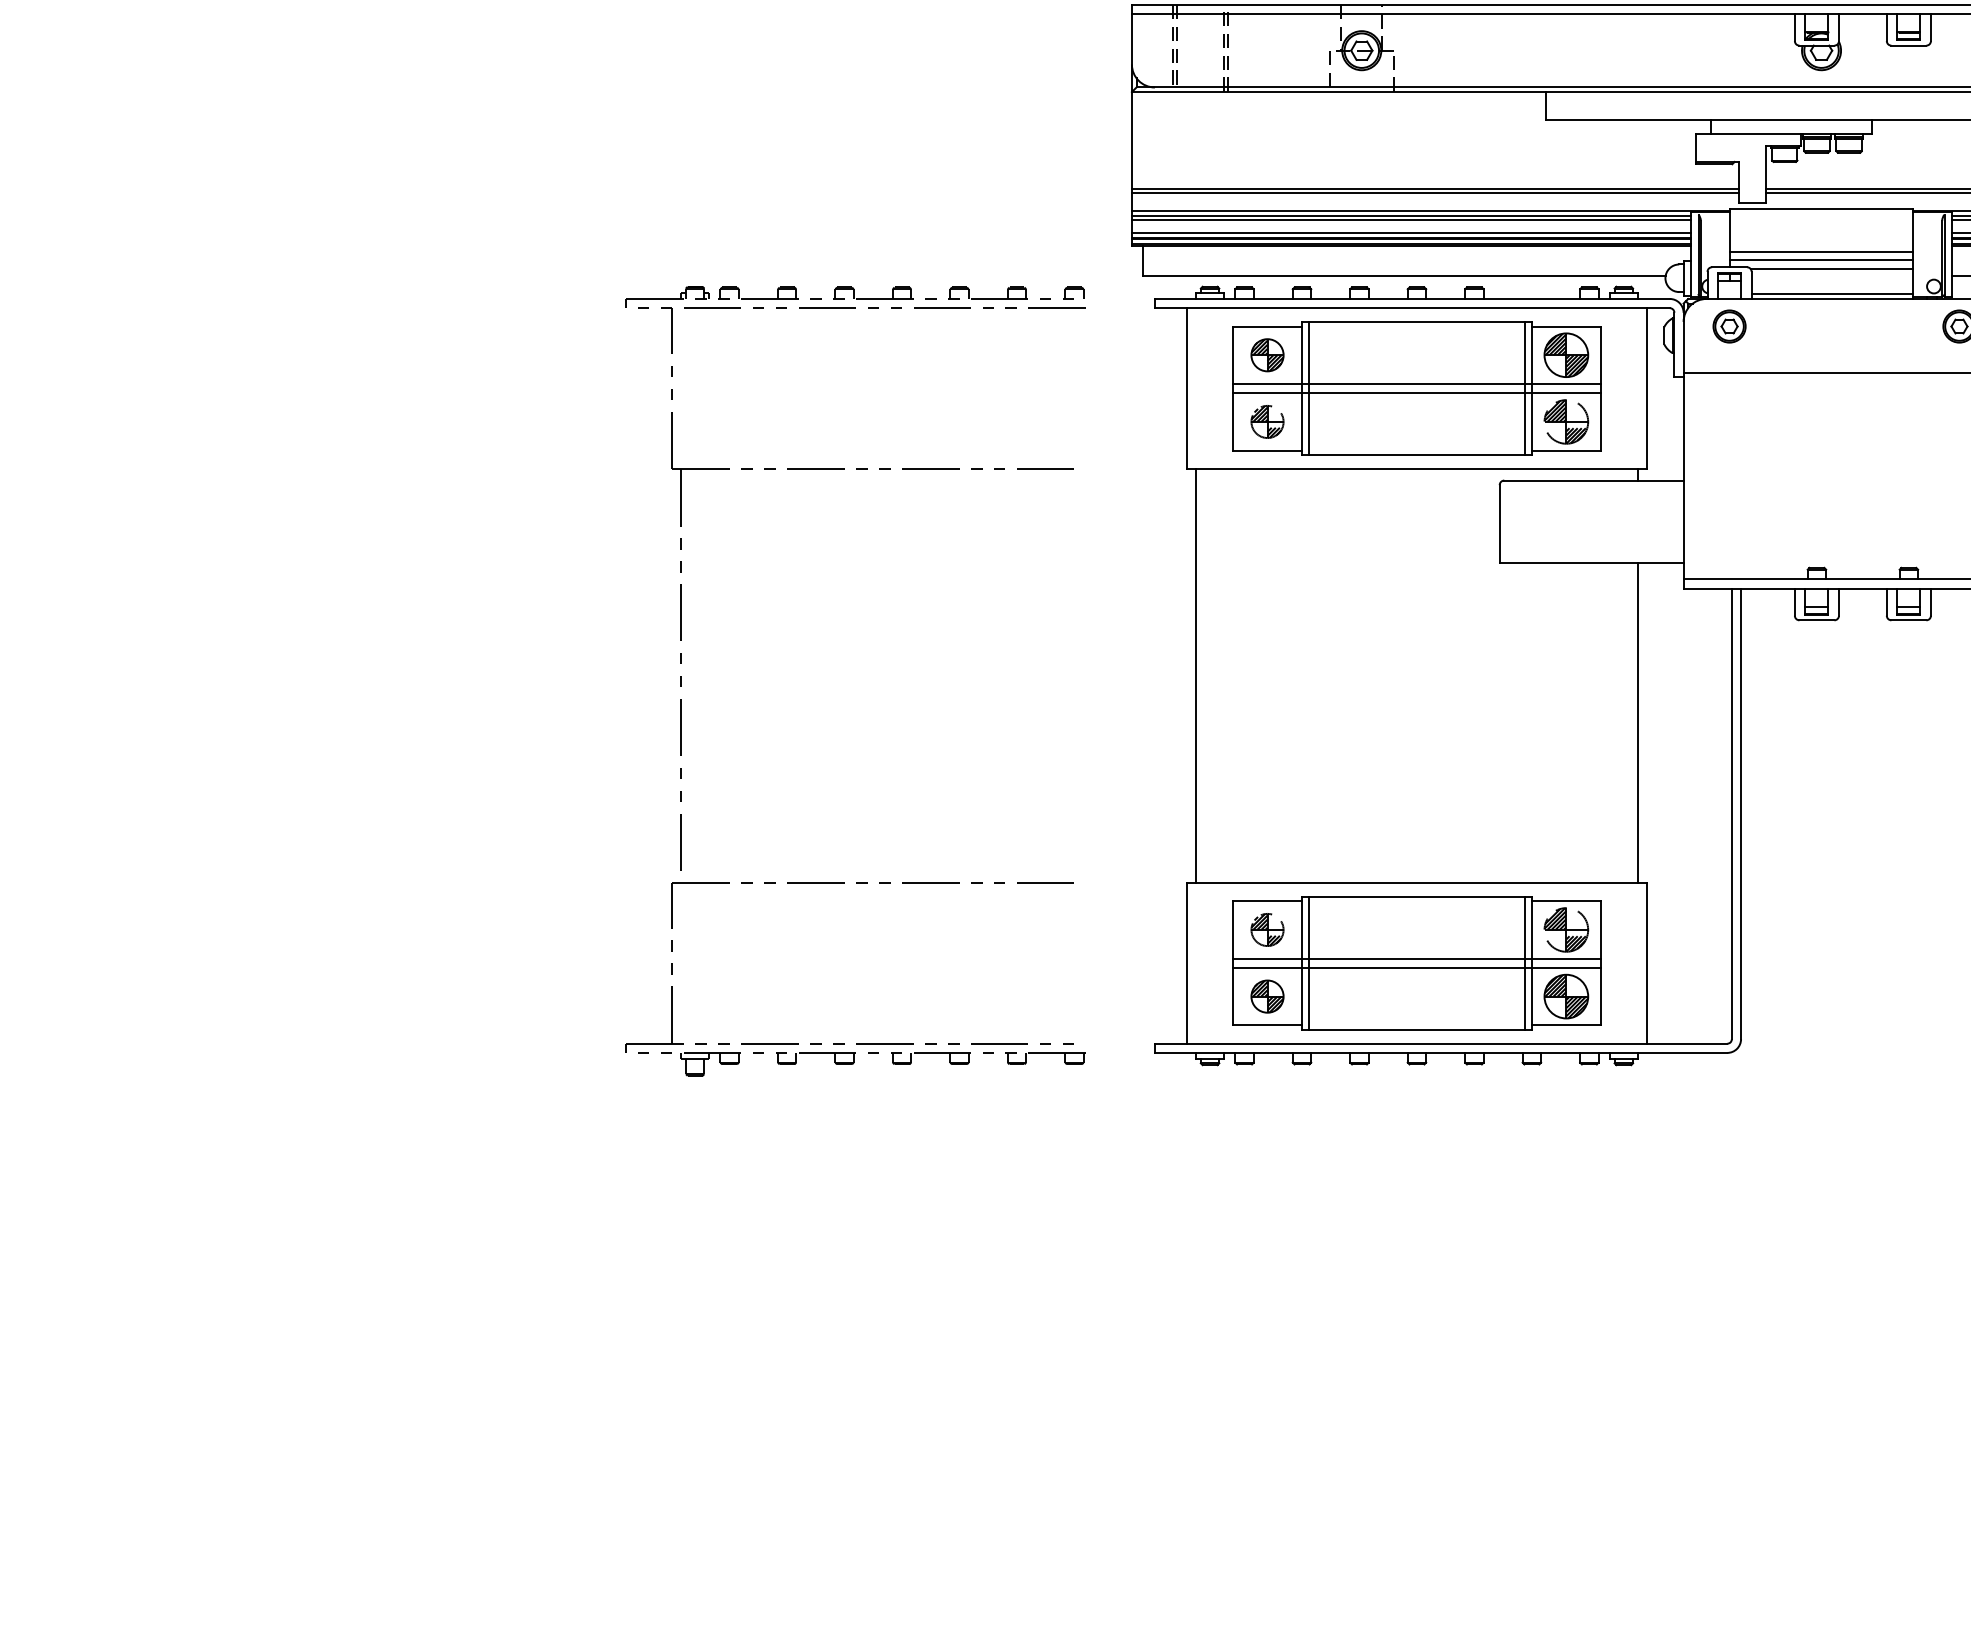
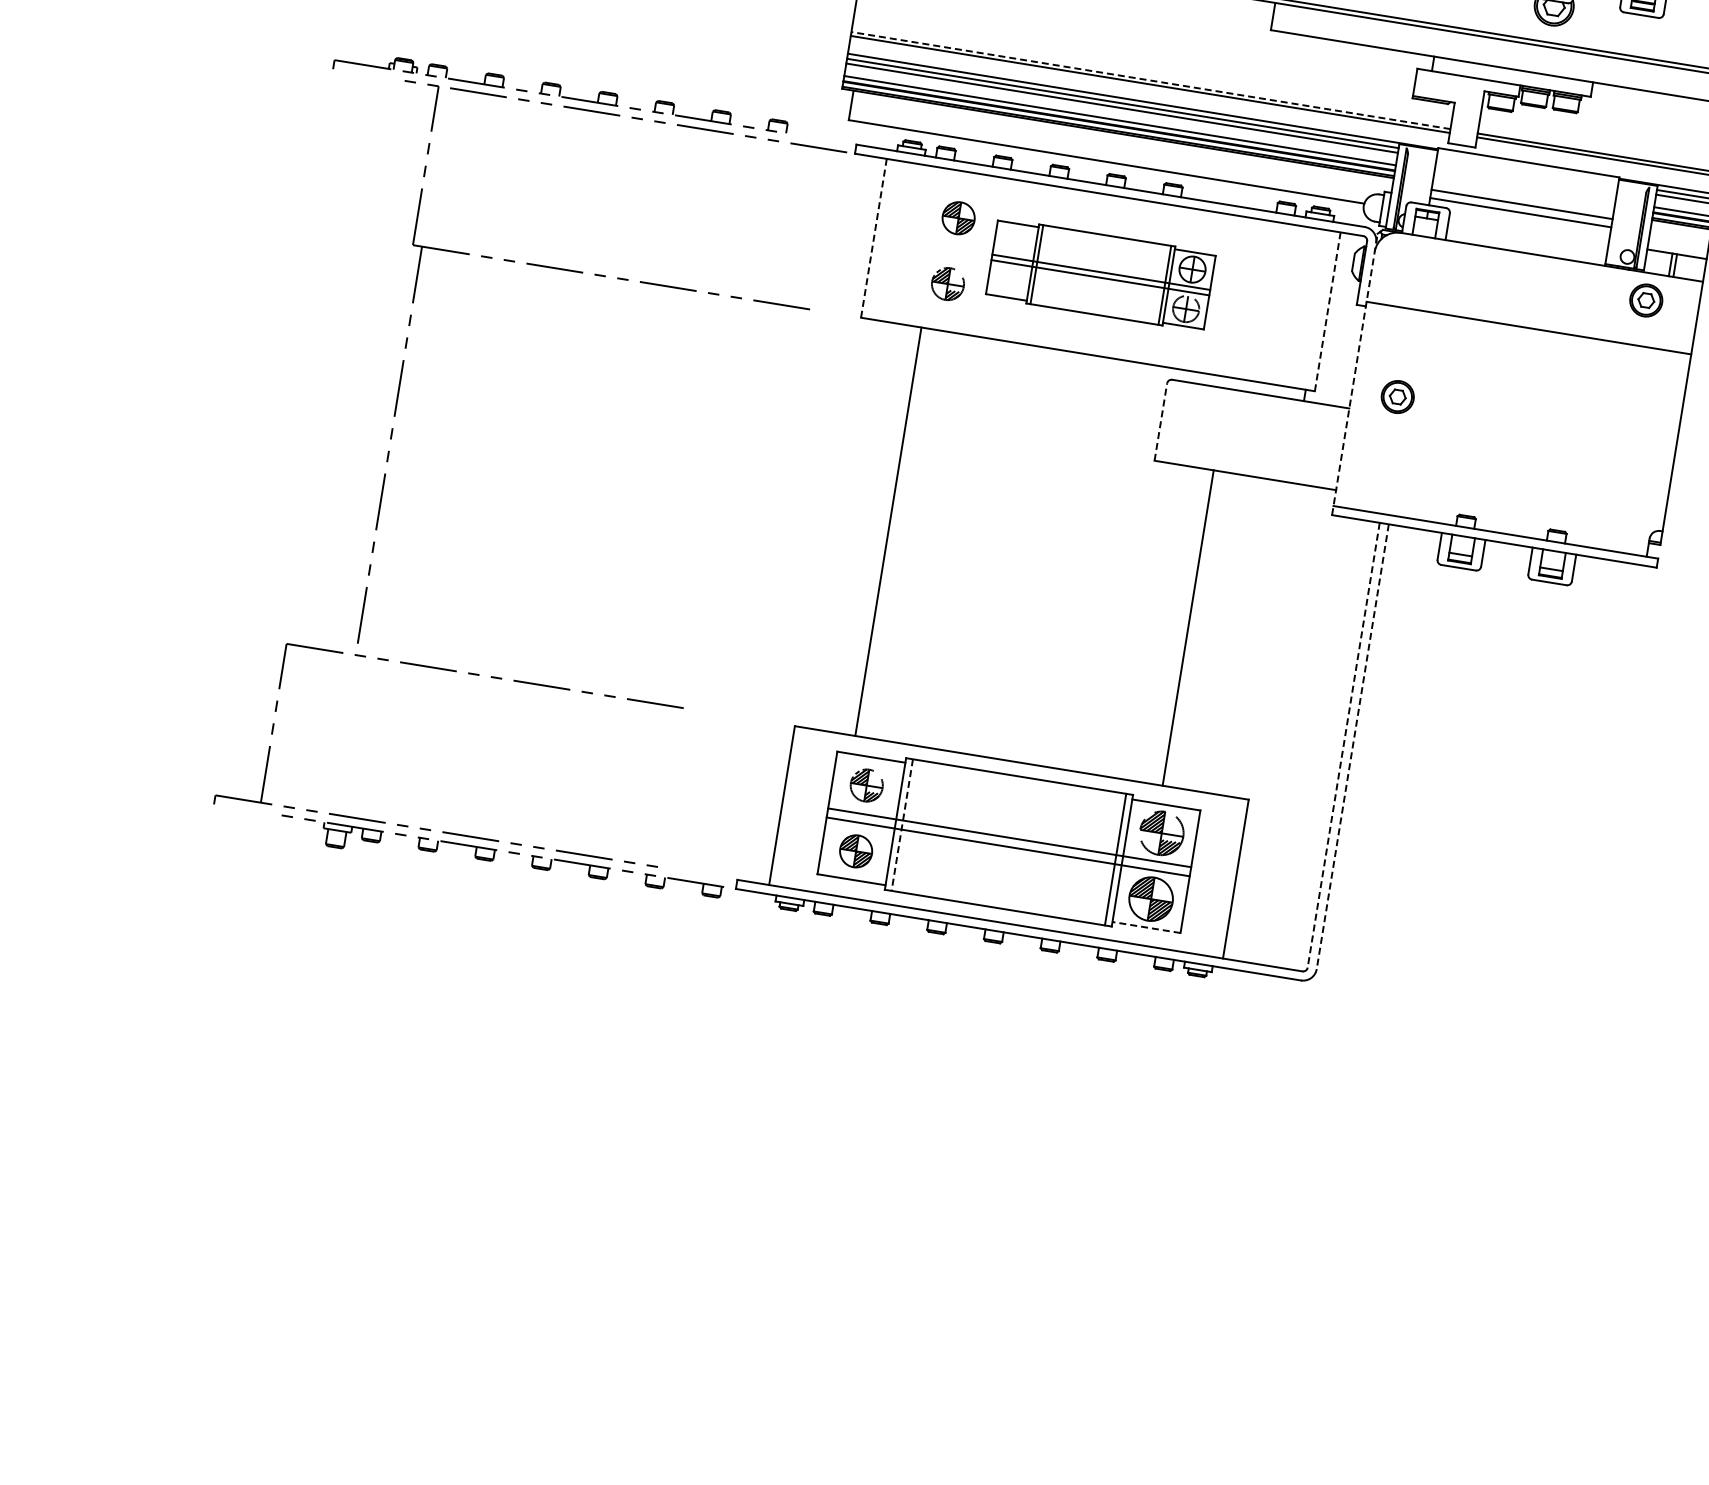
line: (1434, 188) -> (1150, 80), solid -> dashed
line: (1831, 269) -> (1529, 223), removed
line: (1832, 294) -> (1526, 248), removed
part: (1729, 326) -> (1397, 396), moved
line: (1187, 388) -> (874, 238), solid -> dashed
part: (1416, 388) -> (1100, 274), size x0.6
line: (1646, 388) -> (1327, 311), solid -> dashed
line: (1683, 446) -> (1354, 374), solid -> dashed
part: (861, 469) -> (599, 275), moved
line: (1499, 523) -> (1160, 421), solid -> dashed
line: (1196, 675) -> (888, 531), moved
line: (1637, 722) -> (1188, 627), moved
line: (1731, 814) -> (1343, 745), solid -> dashed
line: (1741, 814) -> (1353, 747), solid -> dashed
line: (1308, 963) -> (901, 825), solid -> dashed
line: (1565, 1025) -> (1145, 927), solid -> dashed
part: (854, 1063) -> (493, 860), moved

